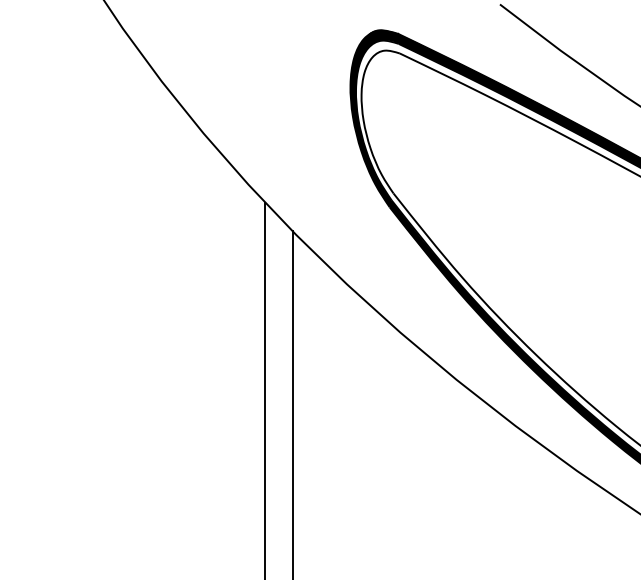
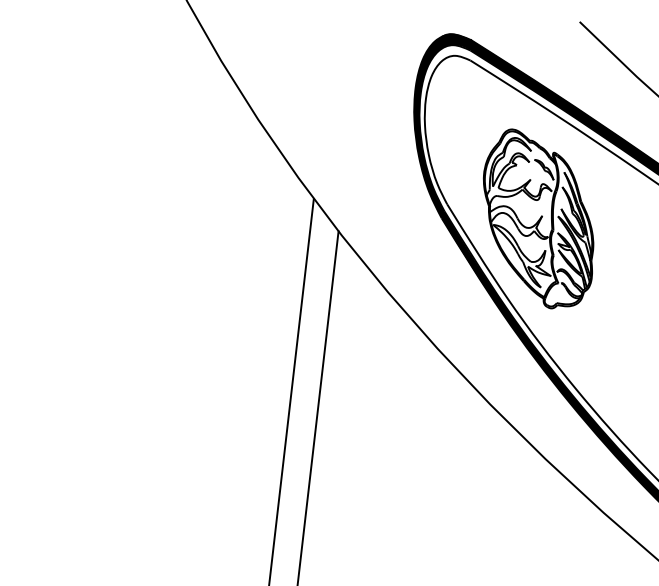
part: (482, 197) -> (538, 219), added

